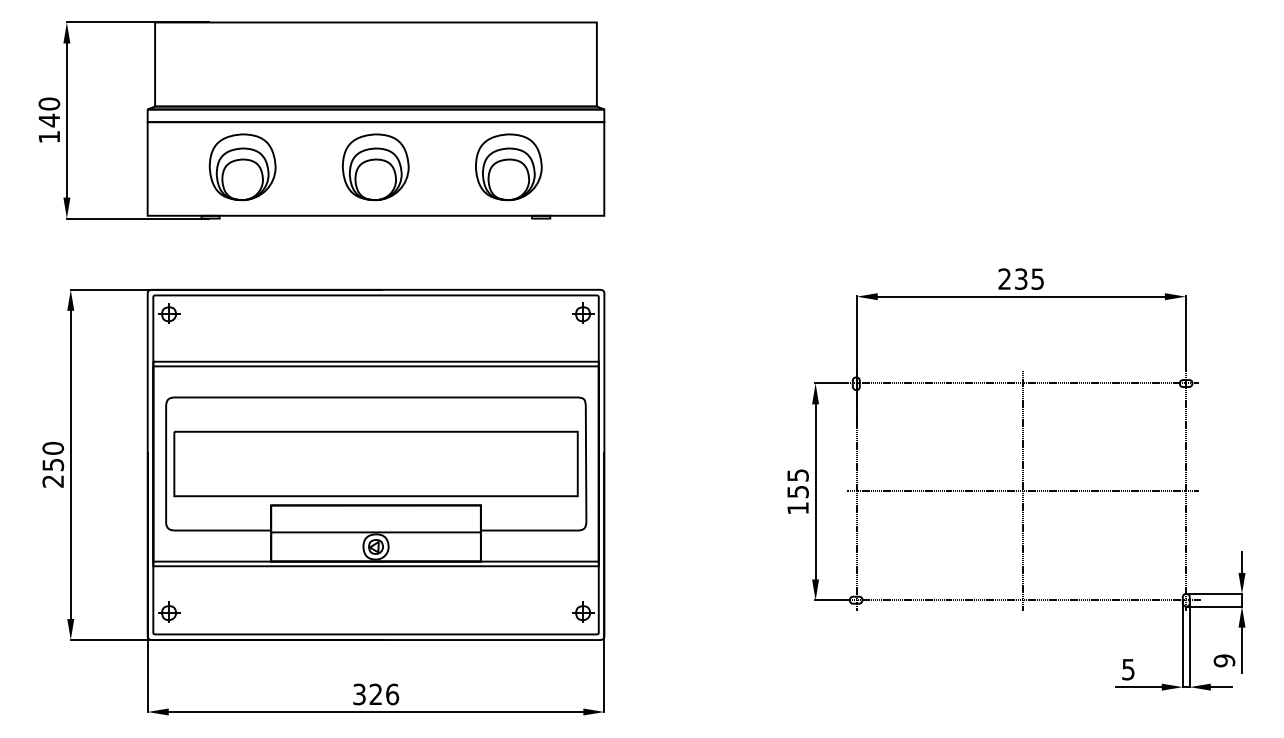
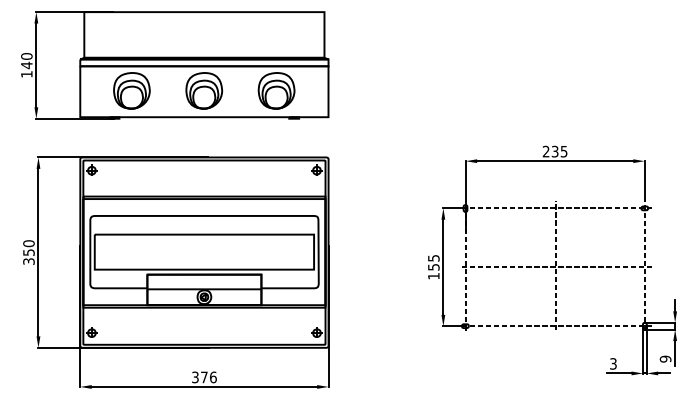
text: (54, 481) -> (29, 261), 250 -> 350
text: (1128, 668) -> (613, 363), 5 -> 3
text: (376, 694) -> (204, 377), 326 -> 376

